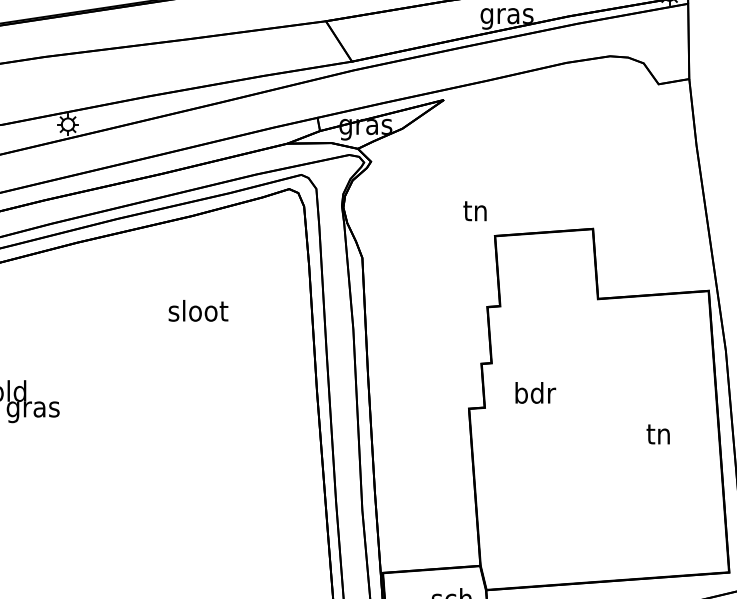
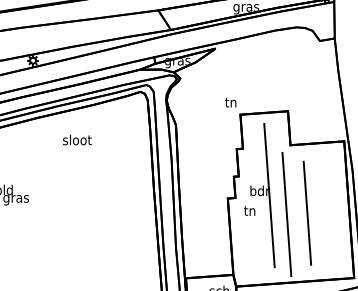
text: (198, 309) -> (77, 139), moved
line: (554, 402) -> (269, 195), added
text: (657, 433) -> (249, 210), moved
line: (633, 437) -> (307, 212), added
line: (589, 441) -> (286, 214), added

